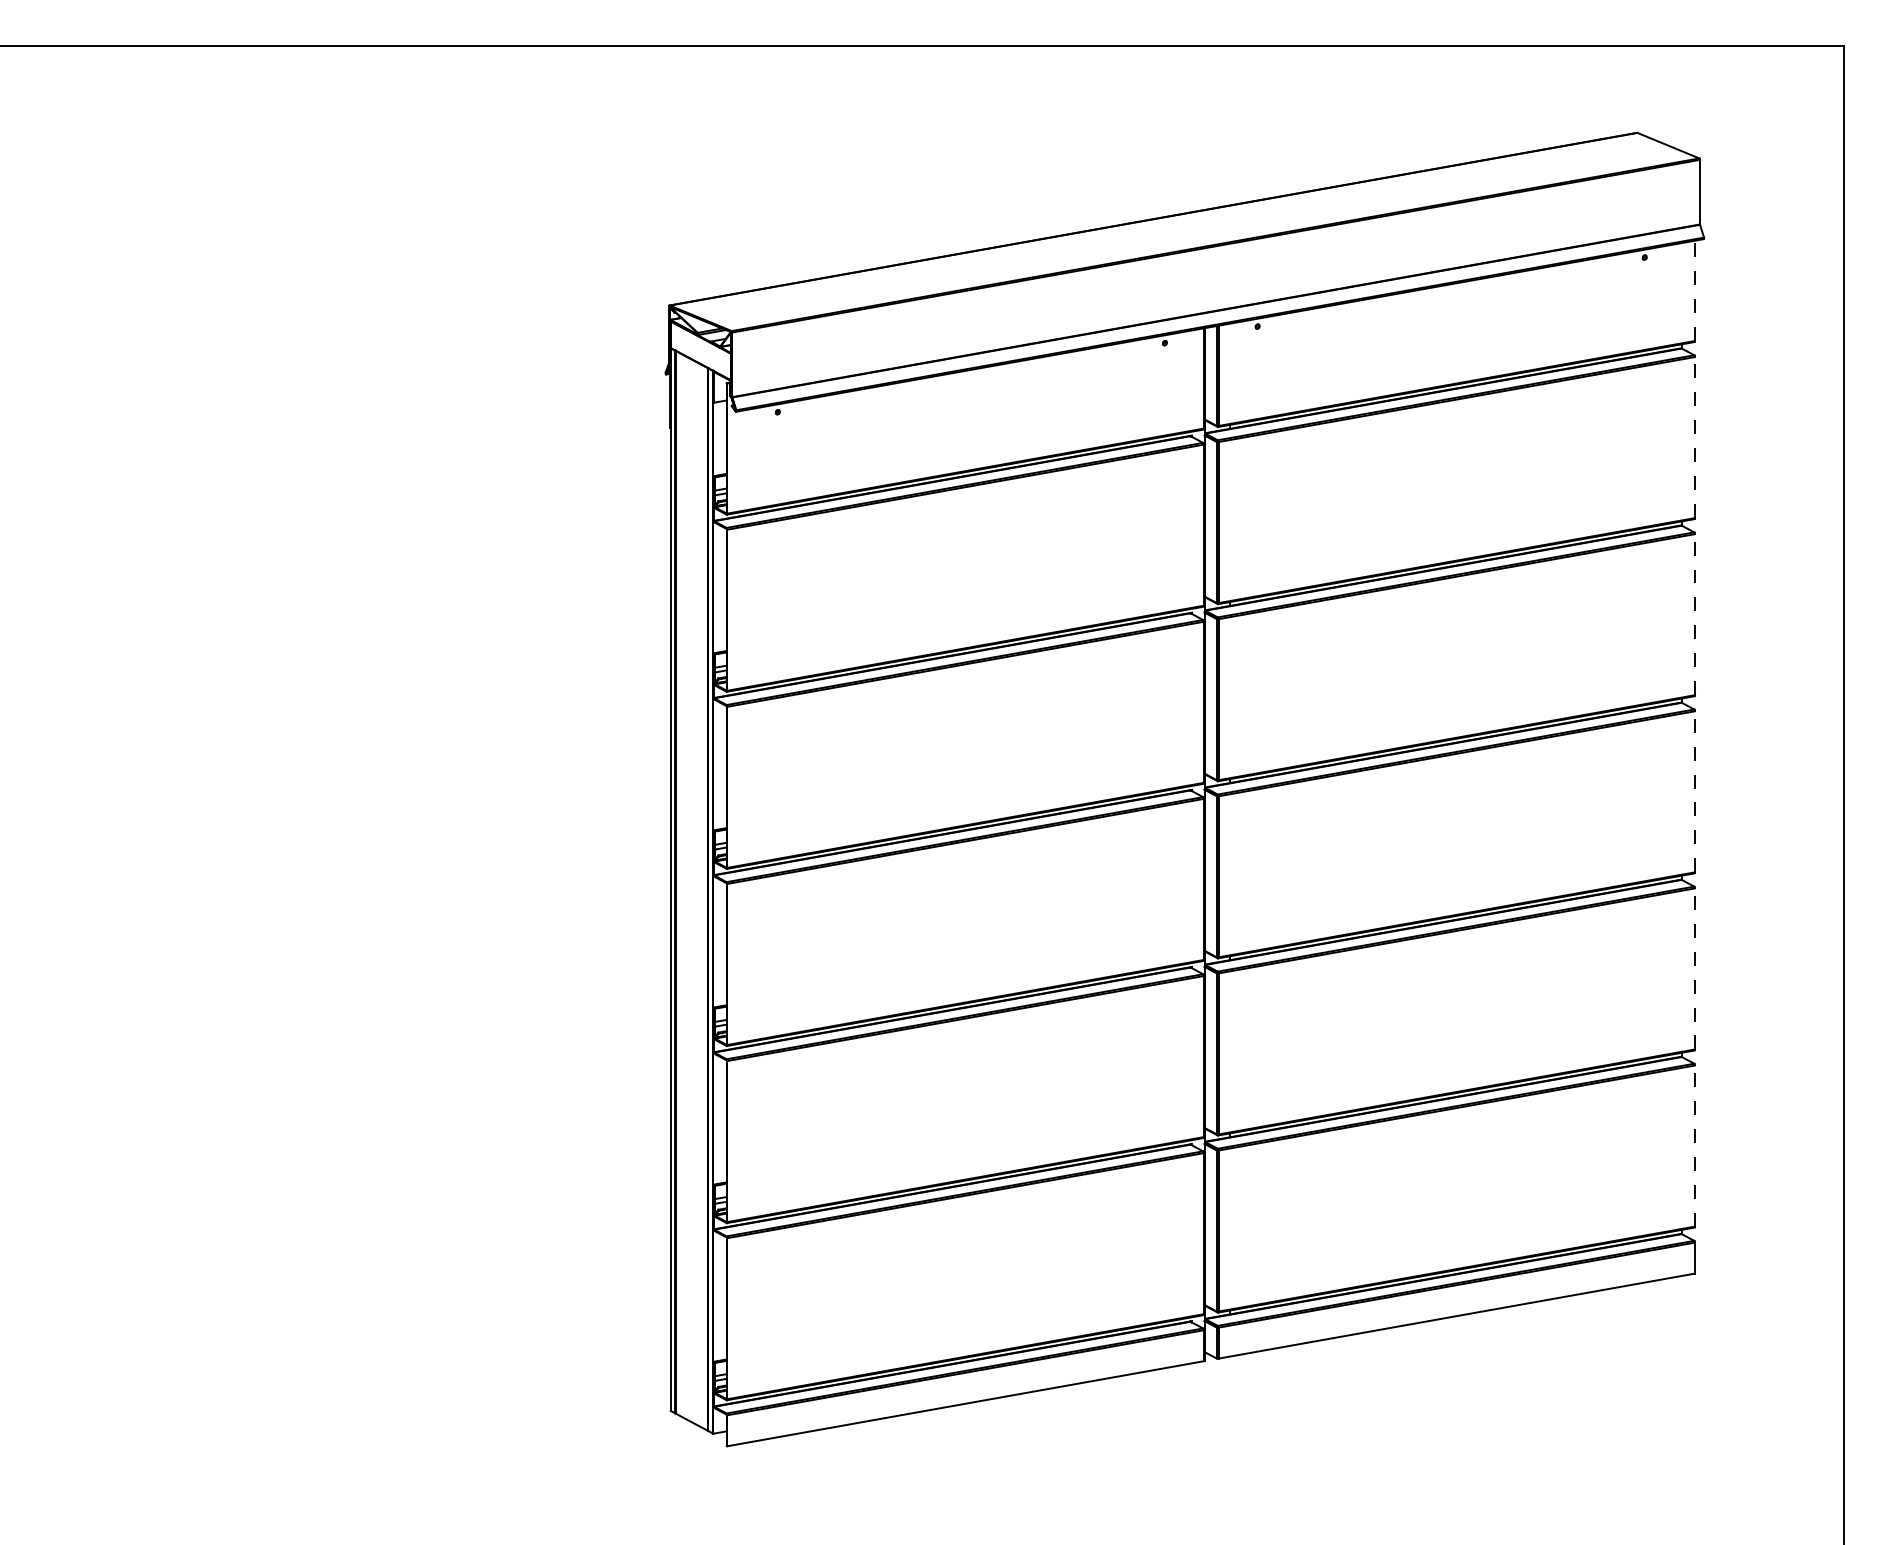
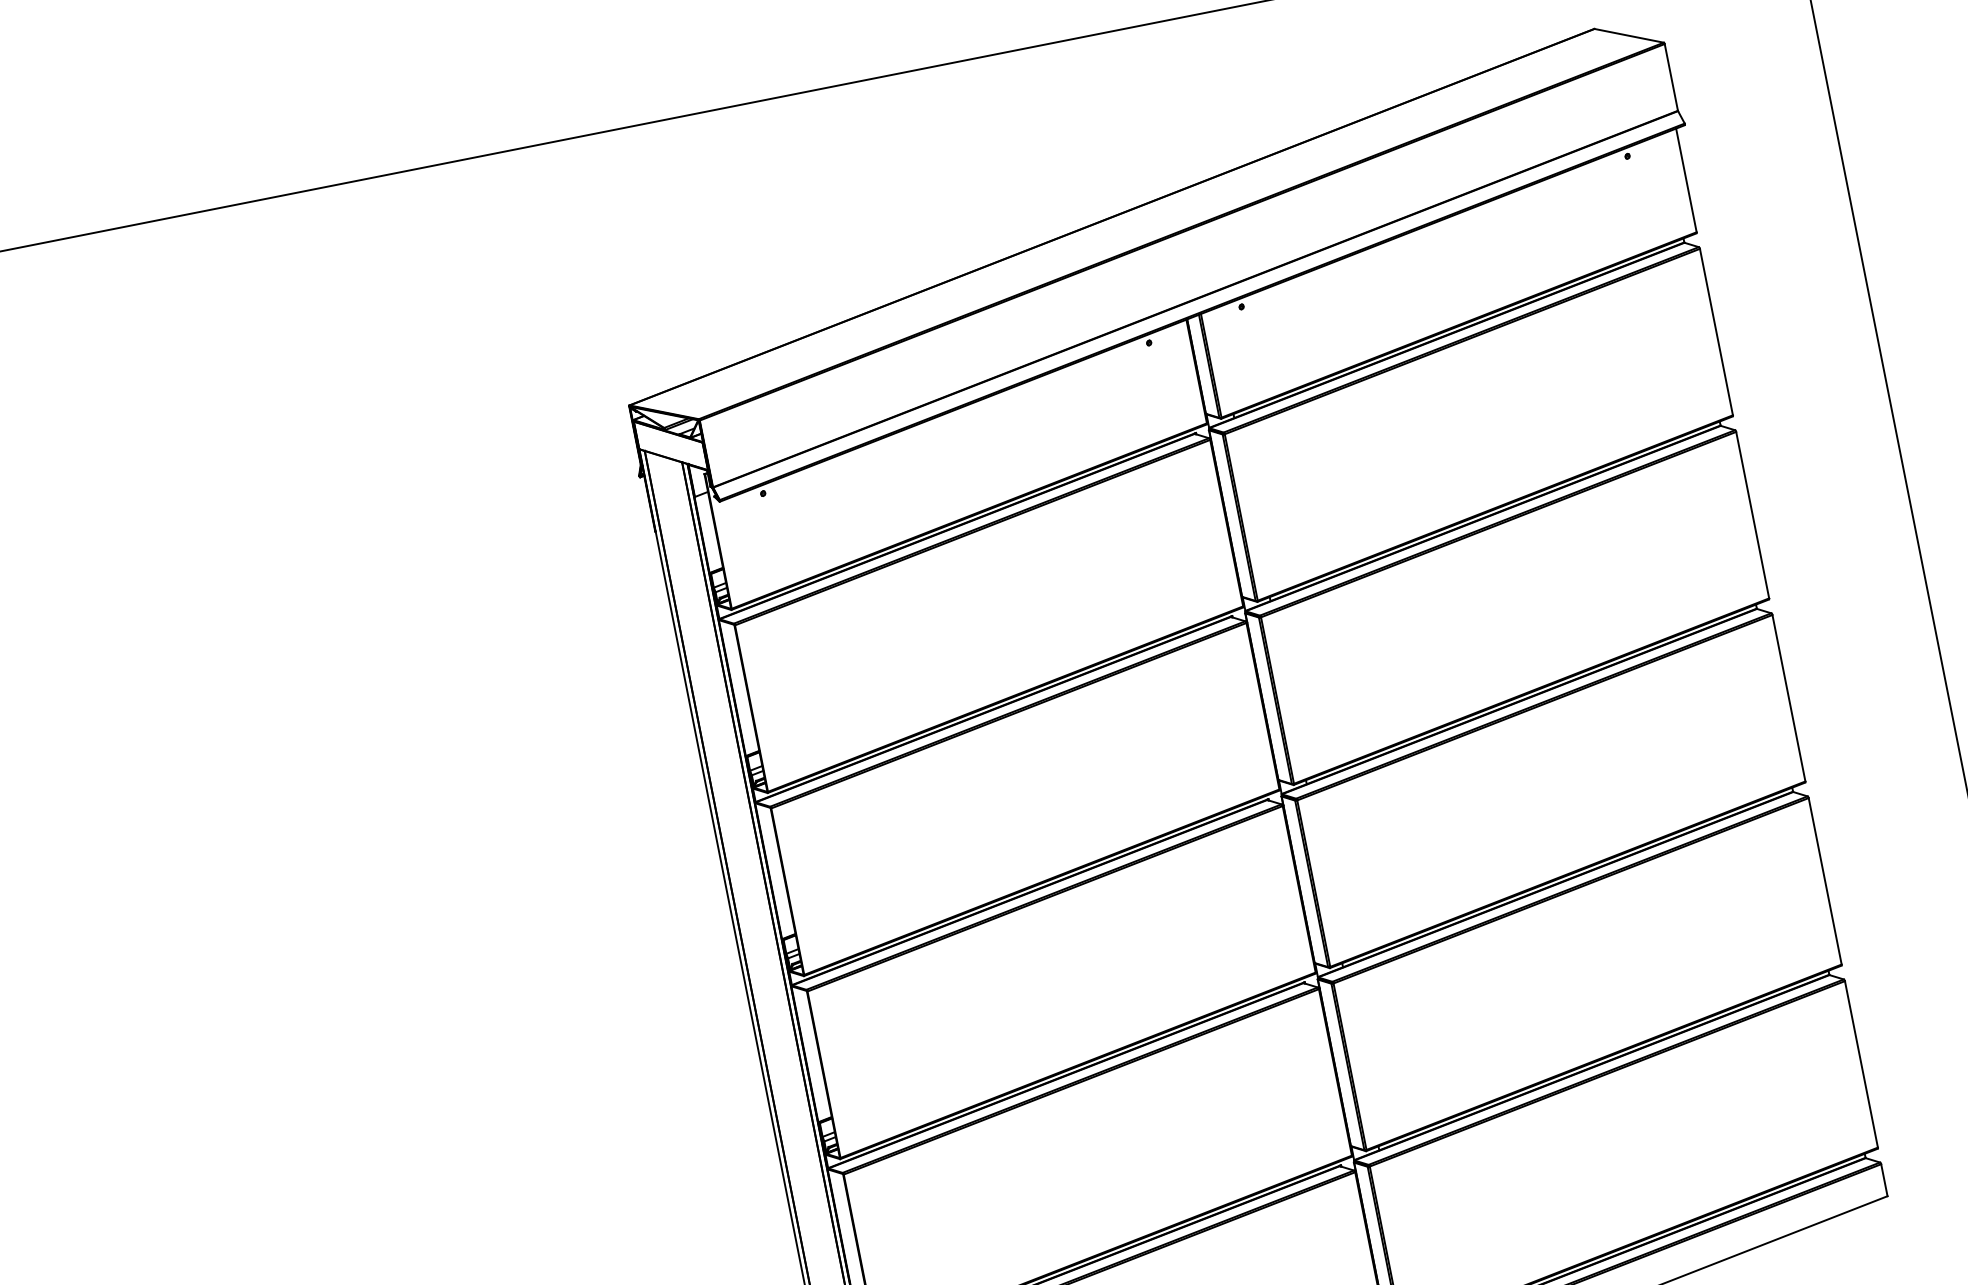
line: (1695, 290) -> (1686, 179), dashed -> solid
line: (1695, 437) -> (1716, 331), dashed -> solid
line: (1695, 614) -> (1753, 514), dashed -> solid
line: (1695, 791) -> (1789, 697), dashed -> solid
line: (1695, 968) -> (1825, 880), dashed -> solid
line: (1695, 1146) -> (1861, 1064), dashed -> solid

